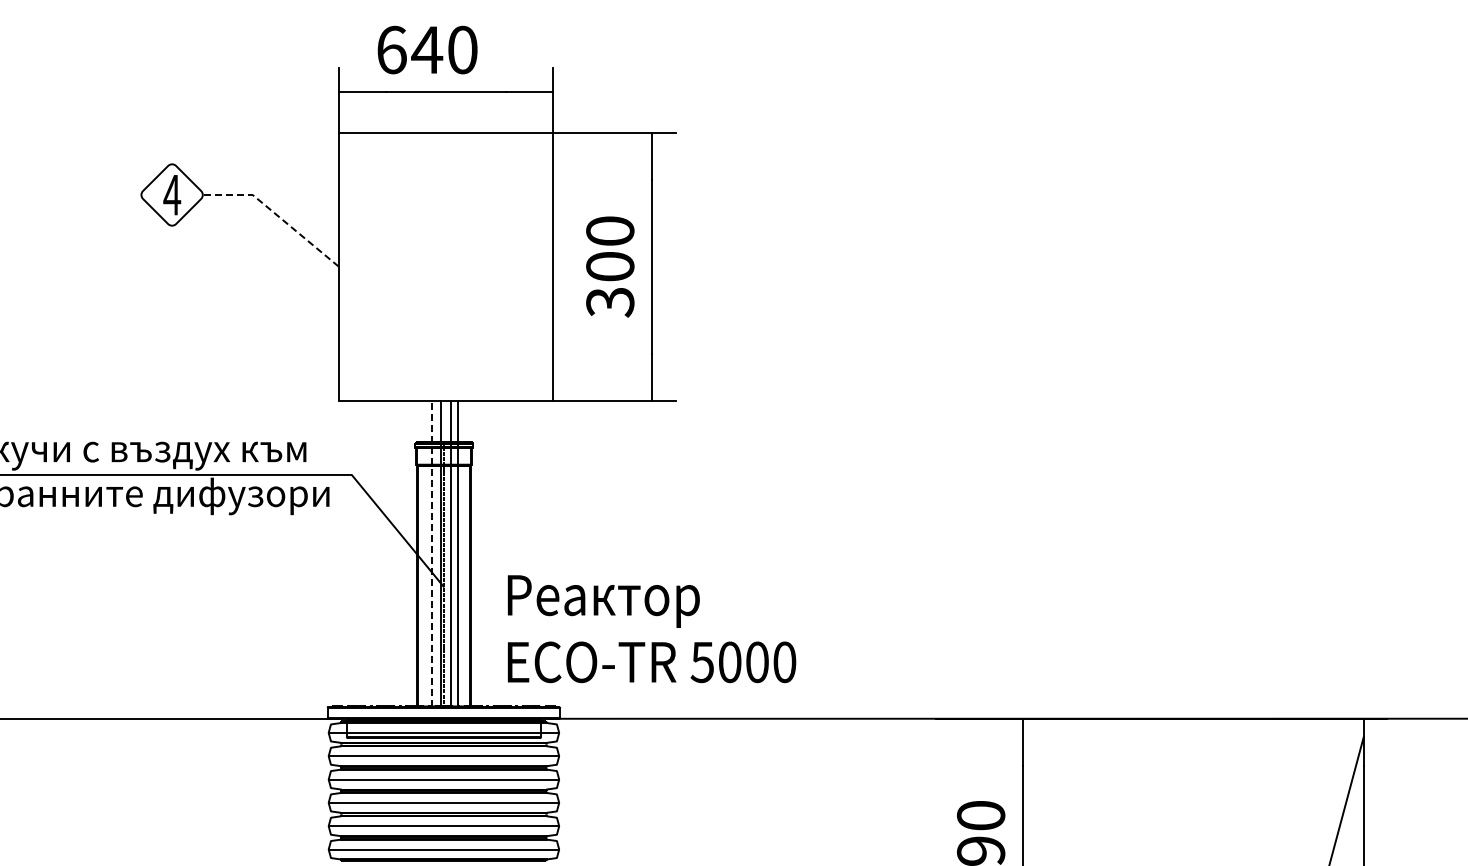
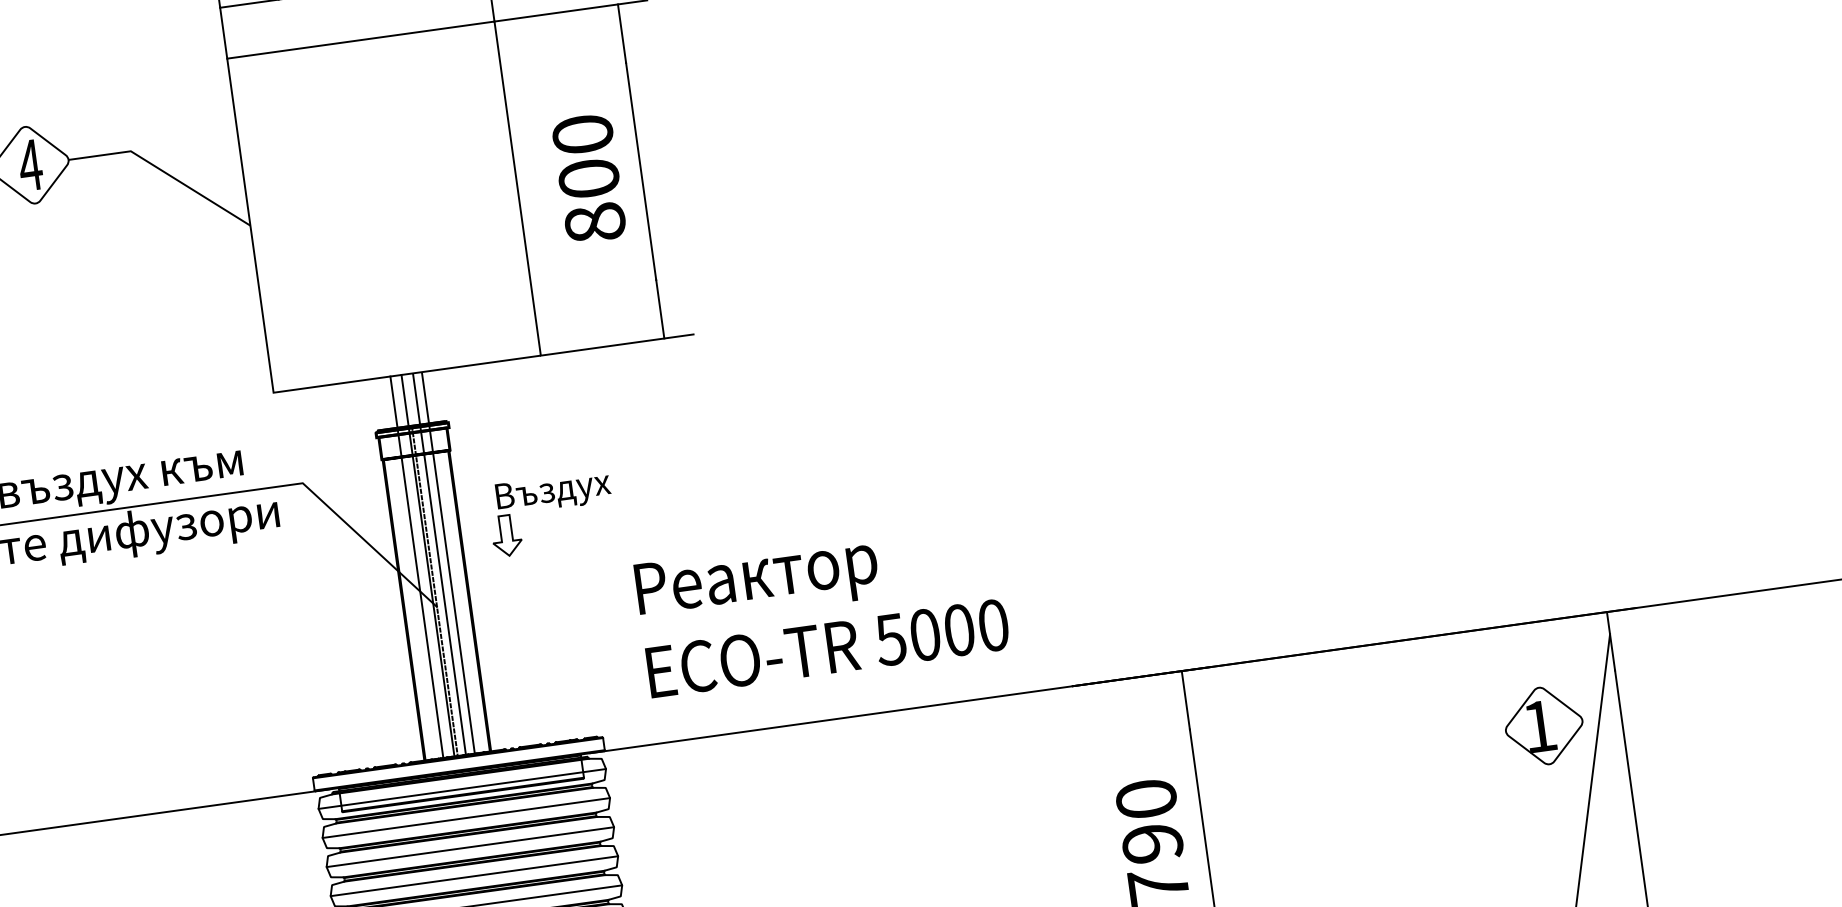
line: (275, 214) -> (162, 171), dashed -> solid
text: (610, 302) -> (595, 223), 300 -> 800
part: (551, 522) -> (560, 507), added
line: (432, 553) -> (416, 567), dashed -> solid
text: (652, 629) -> (822, 607), moved
part: (1301, 801) -> (1543, 726), added

